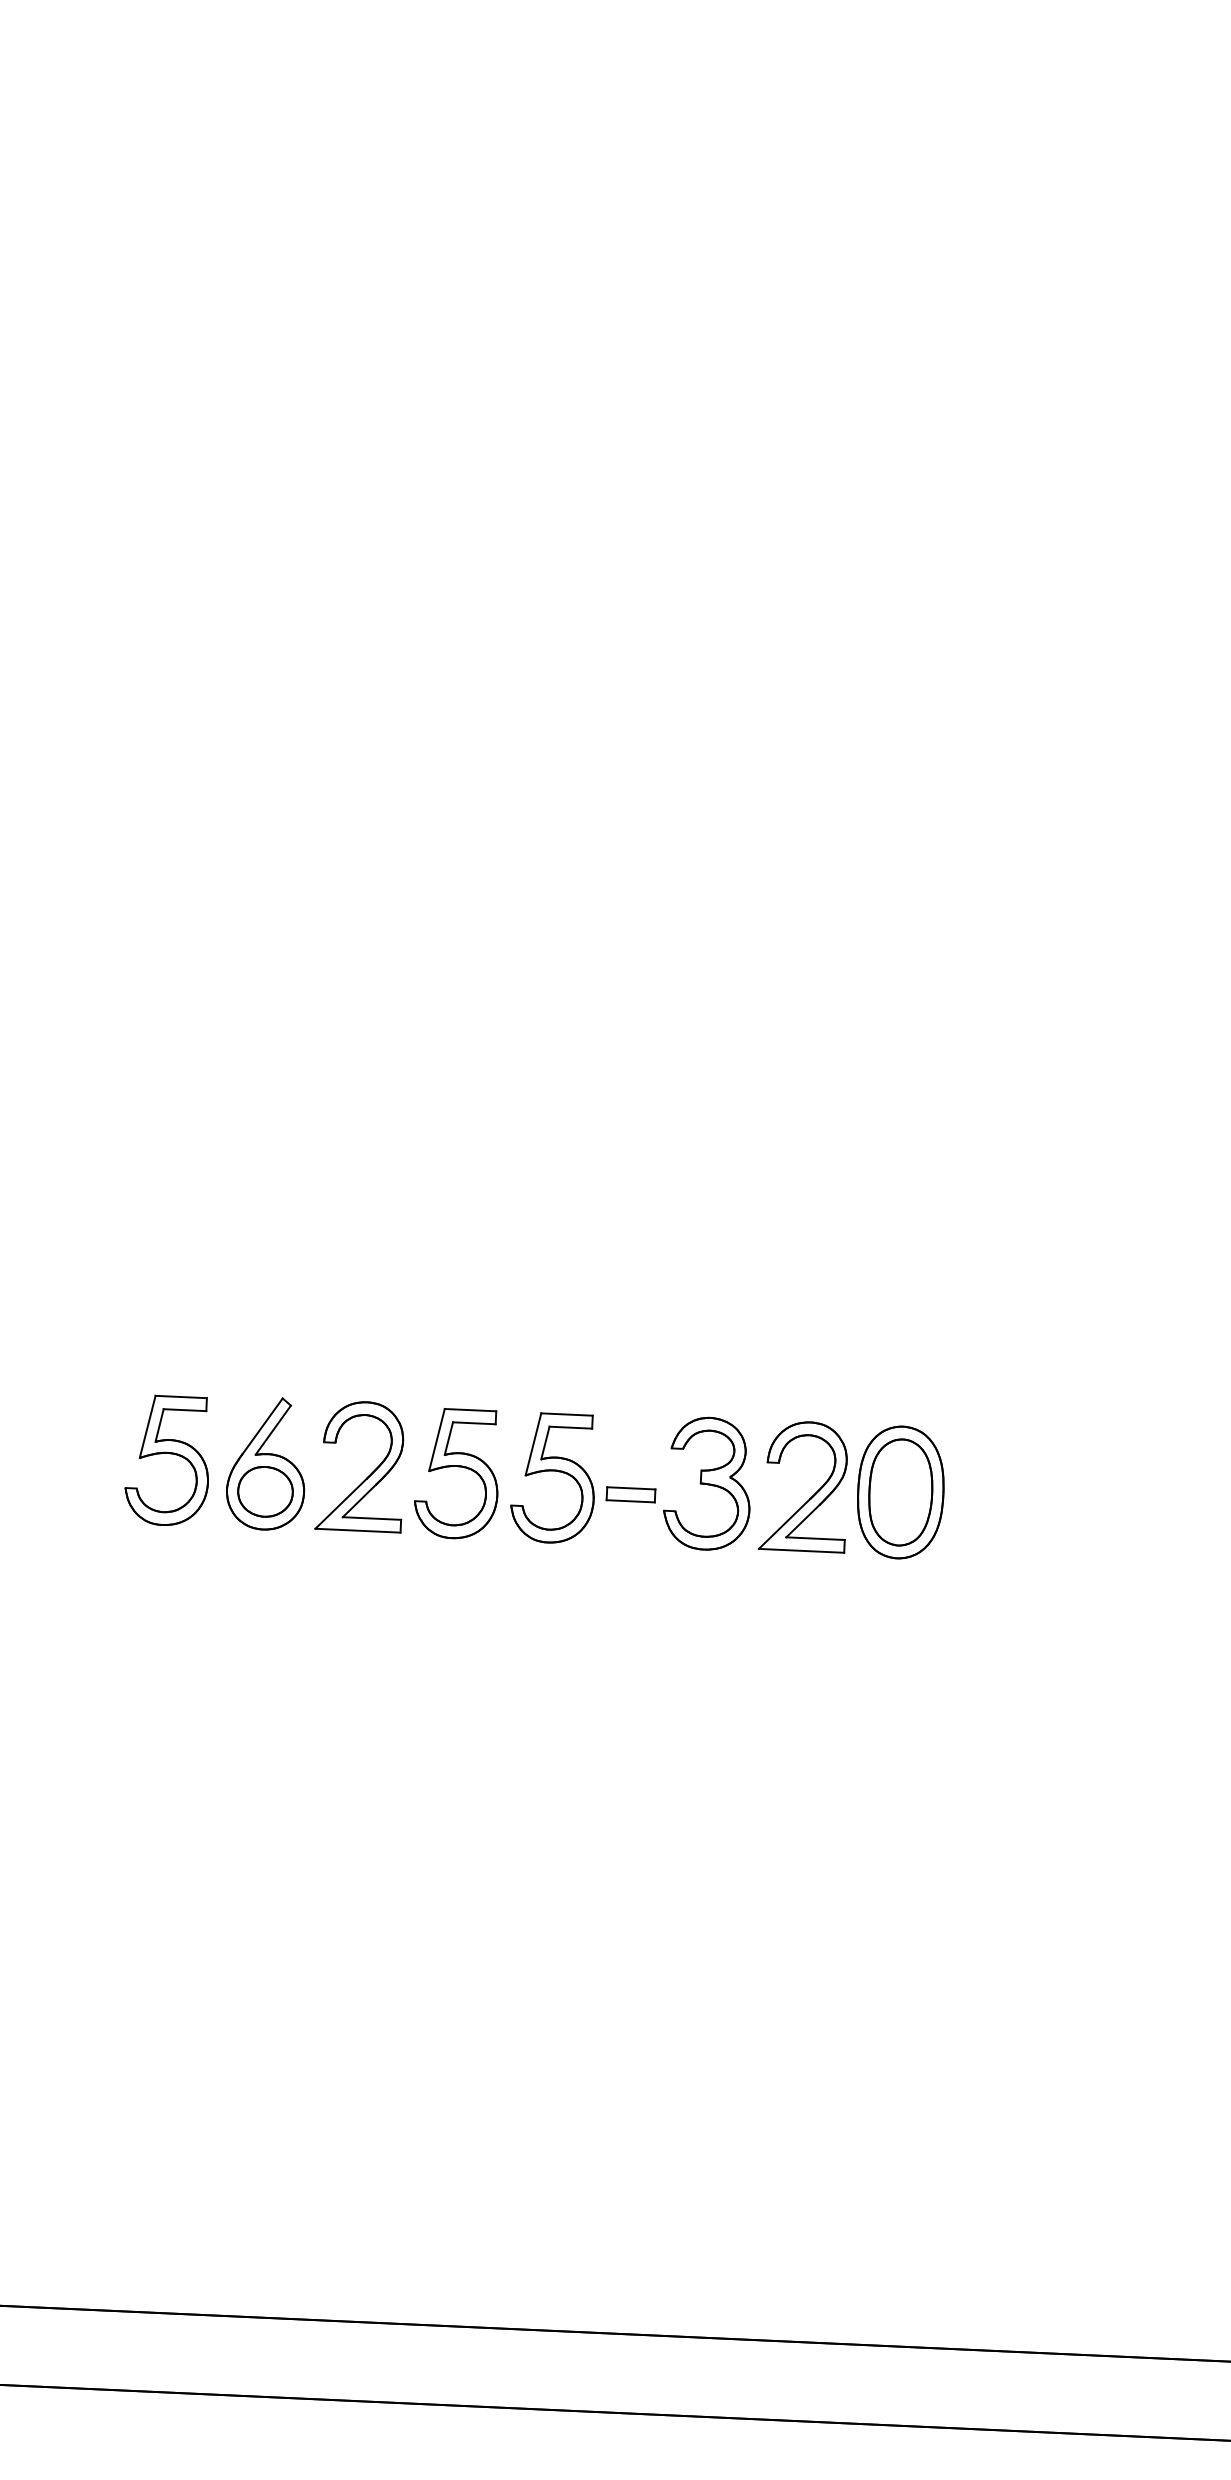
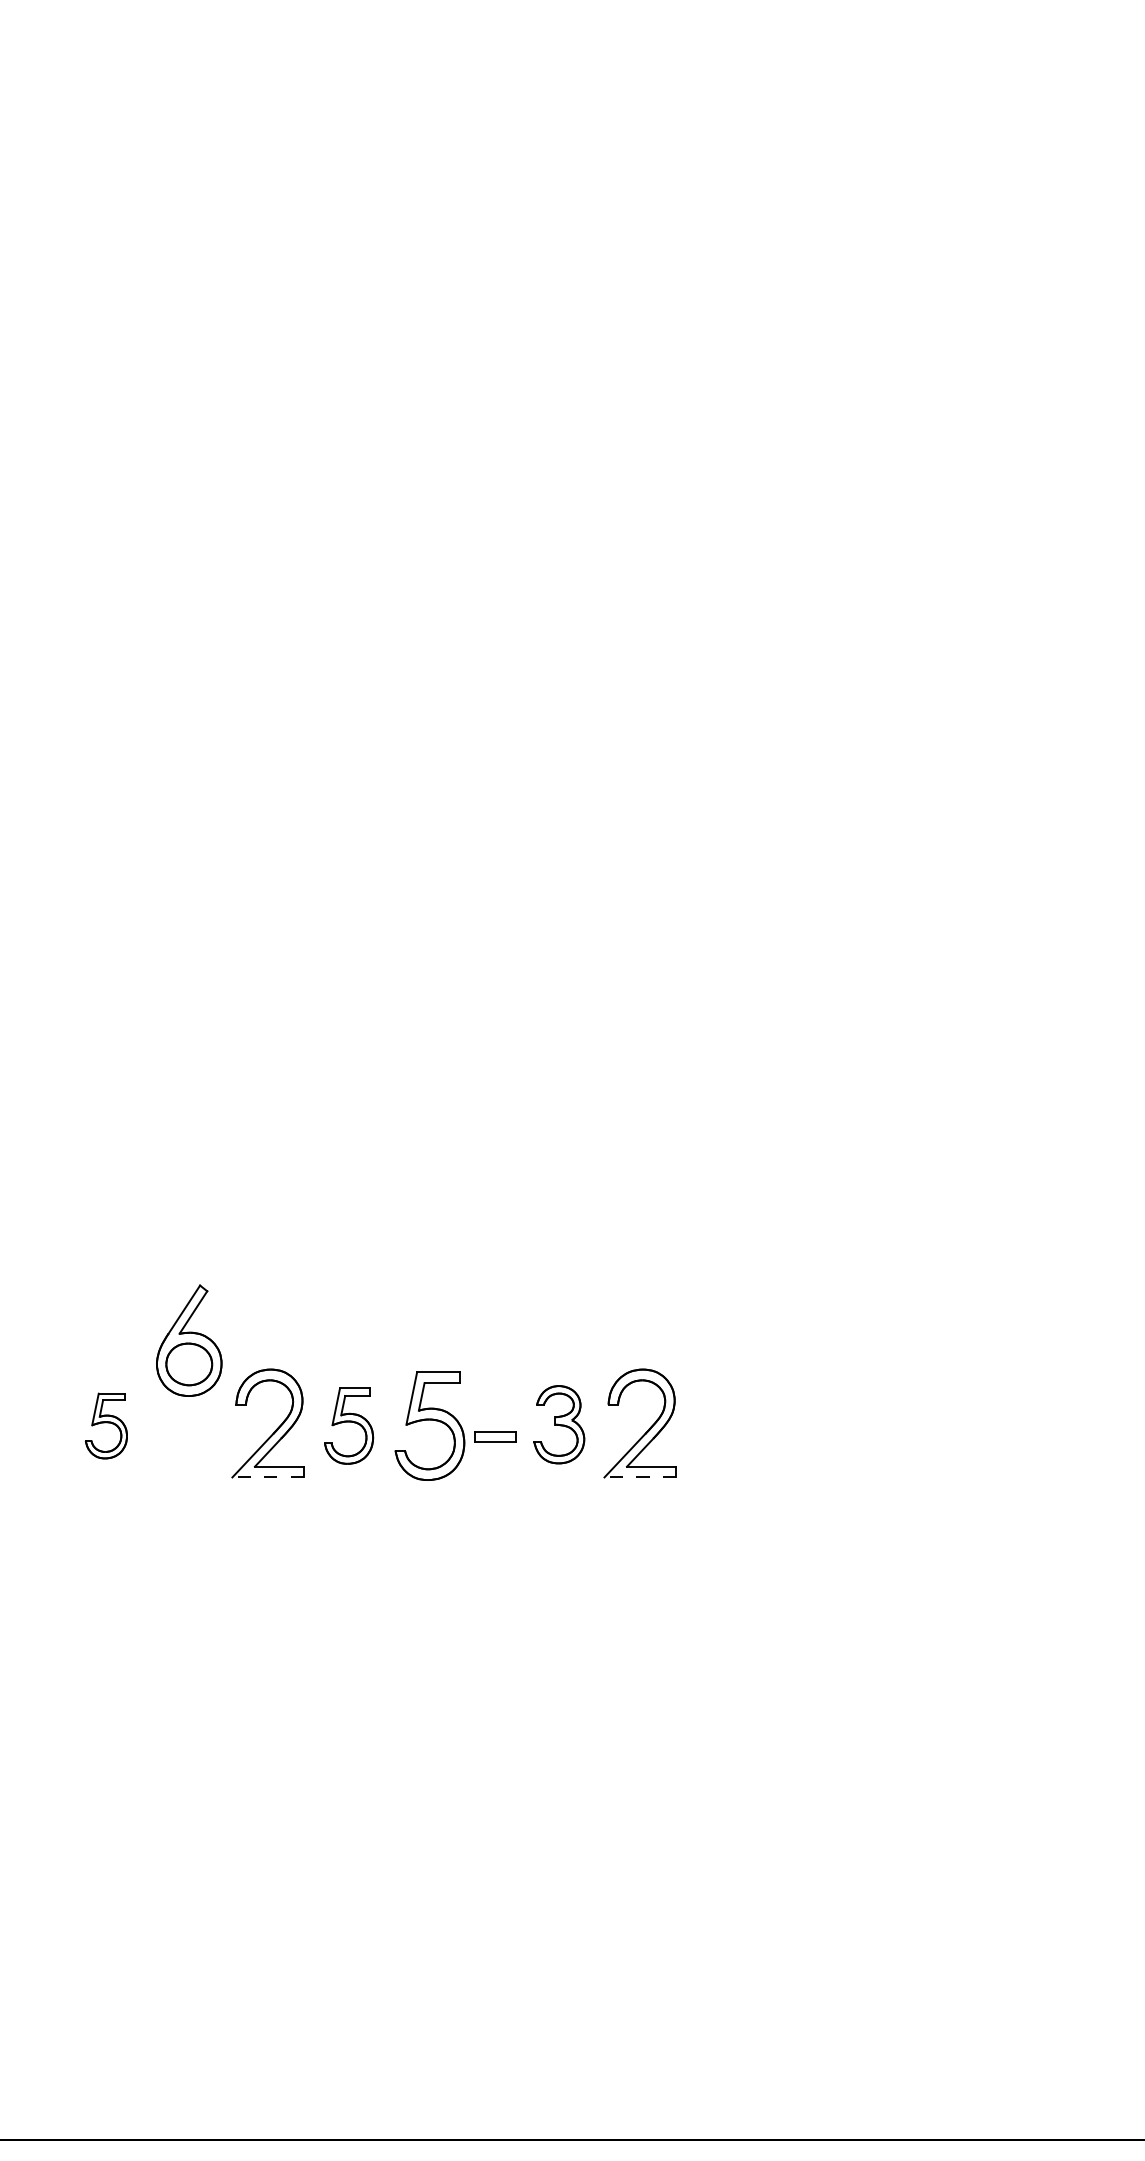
part: (168, 1460) -> (106, 1425), size x0.6
part: (267, 1463) -> (189, 1340), moved
part: (456, 1473) -> (348, 1425), size x0.7
part: (706, 1483) -> (558, 1424), size x0.7
part: (900, 1492) -> (720, 1424), removed
line: (358, 1530) -> (268, 1477), solid -> dashed
line: (801, 1550) -> (640, 1477), solid -> dashed

